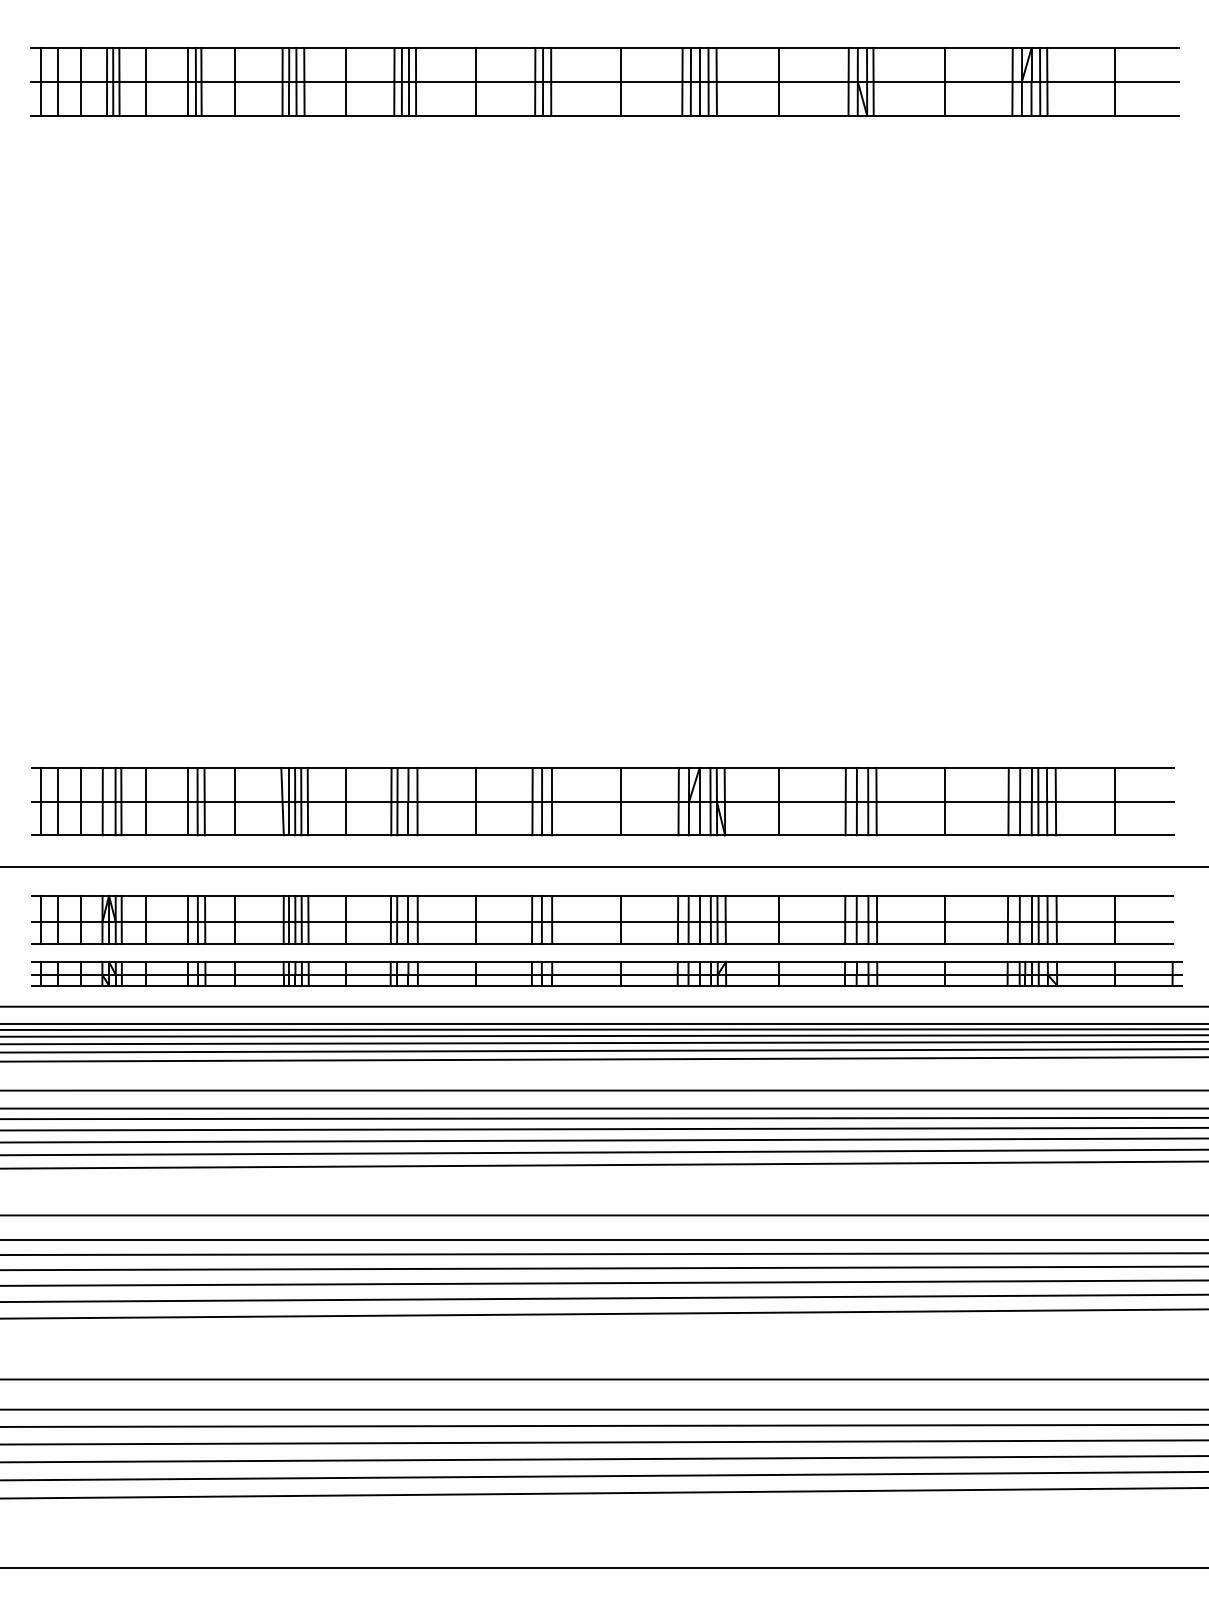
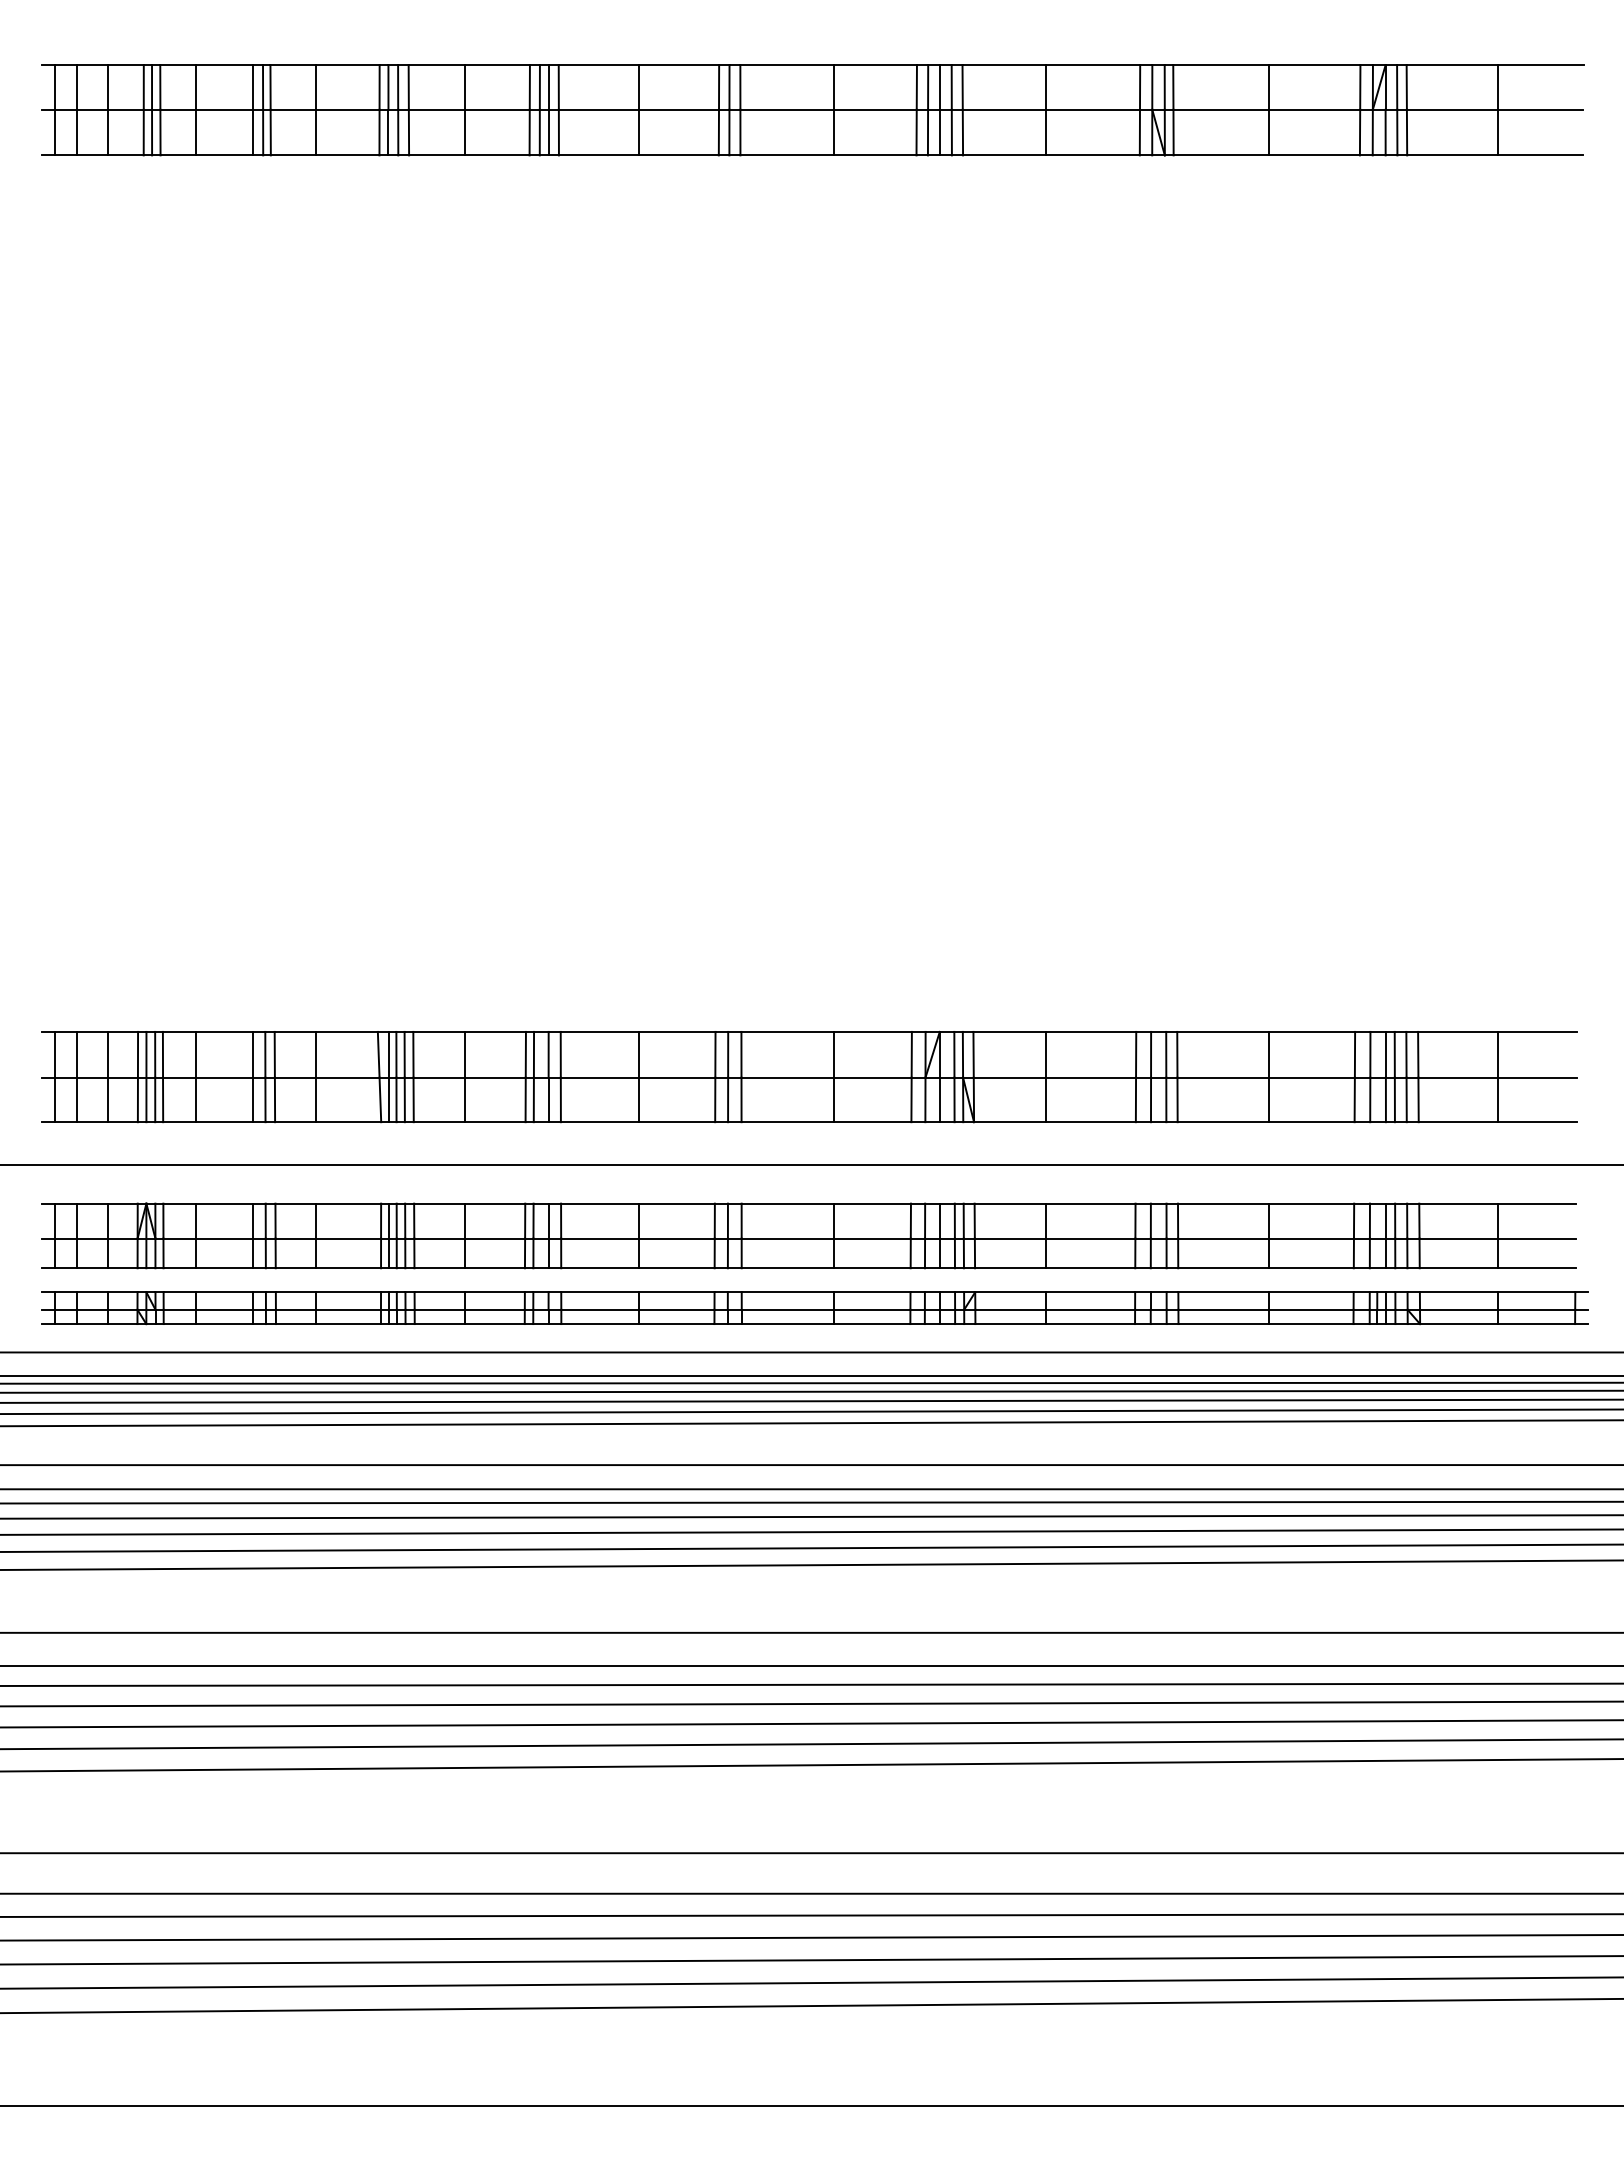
line: (109, 801) -> (146, 1076), added

